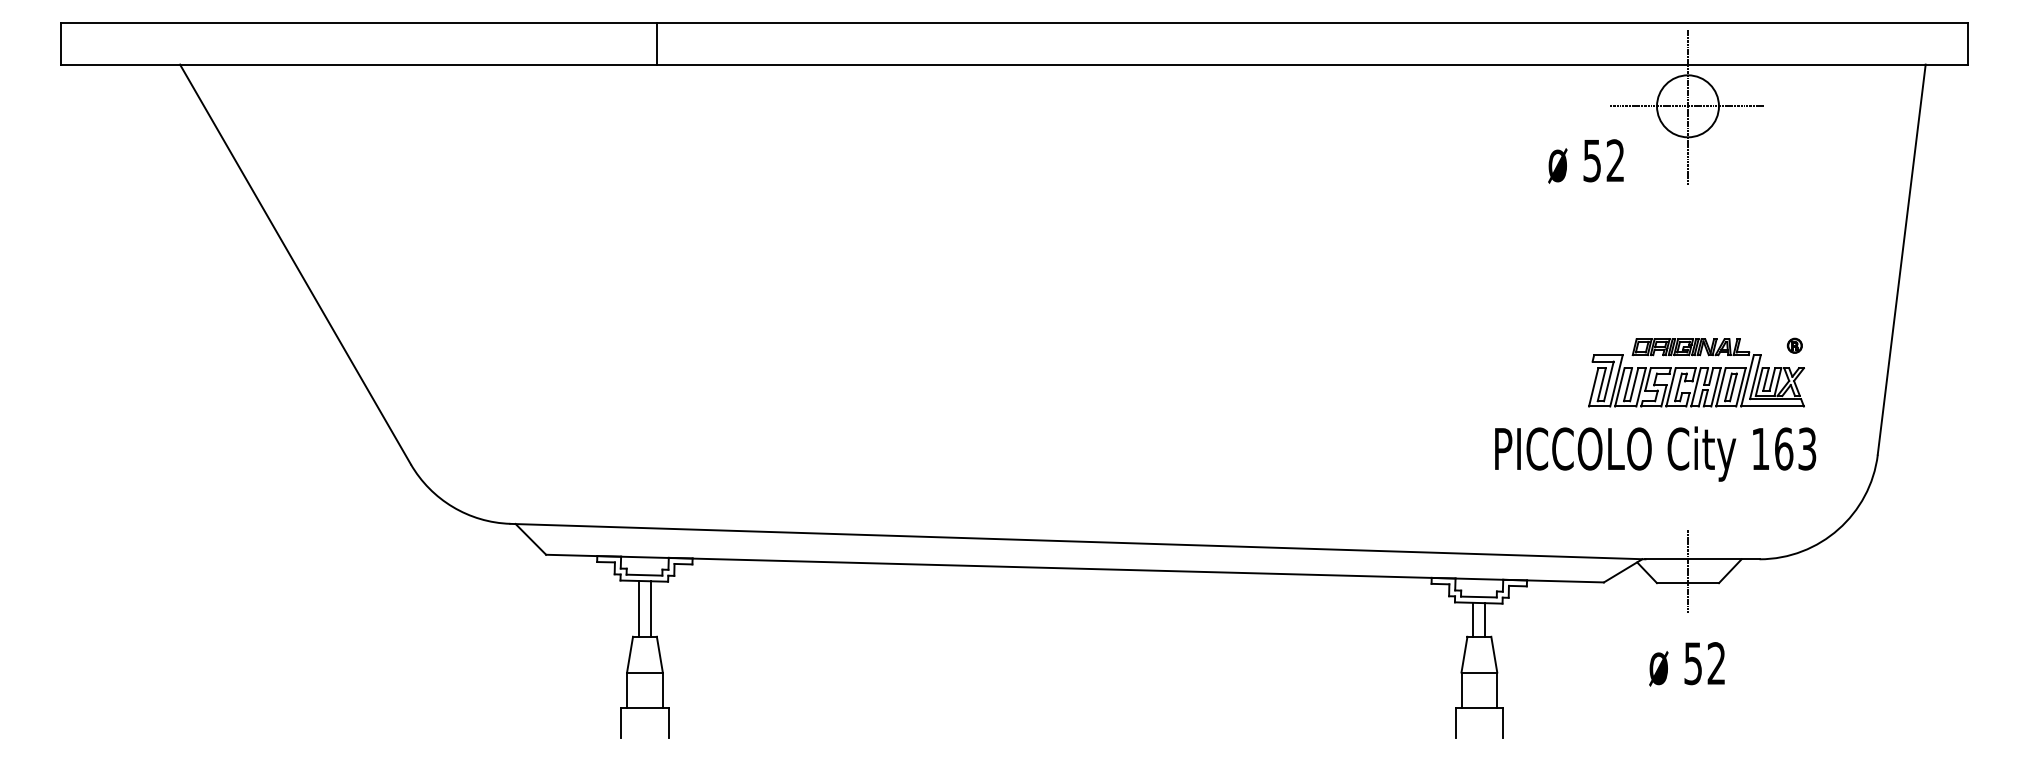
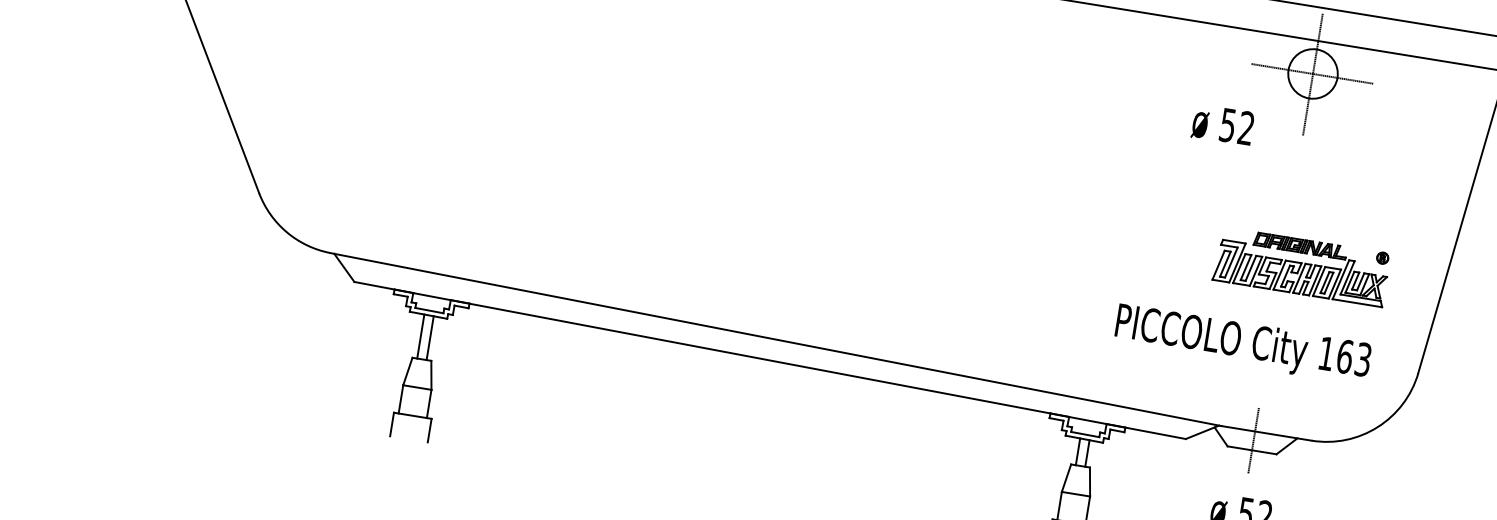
text: (1585, 161) -> (1222, 125), moved
part: (1696, 372) -> (1301, 266), moved

